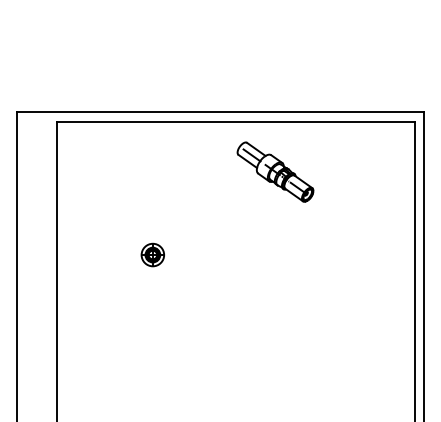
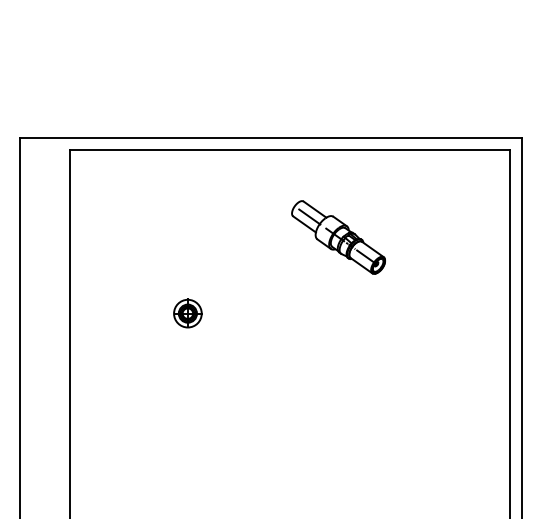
part: (275, 171) -> (338, 236), moved

